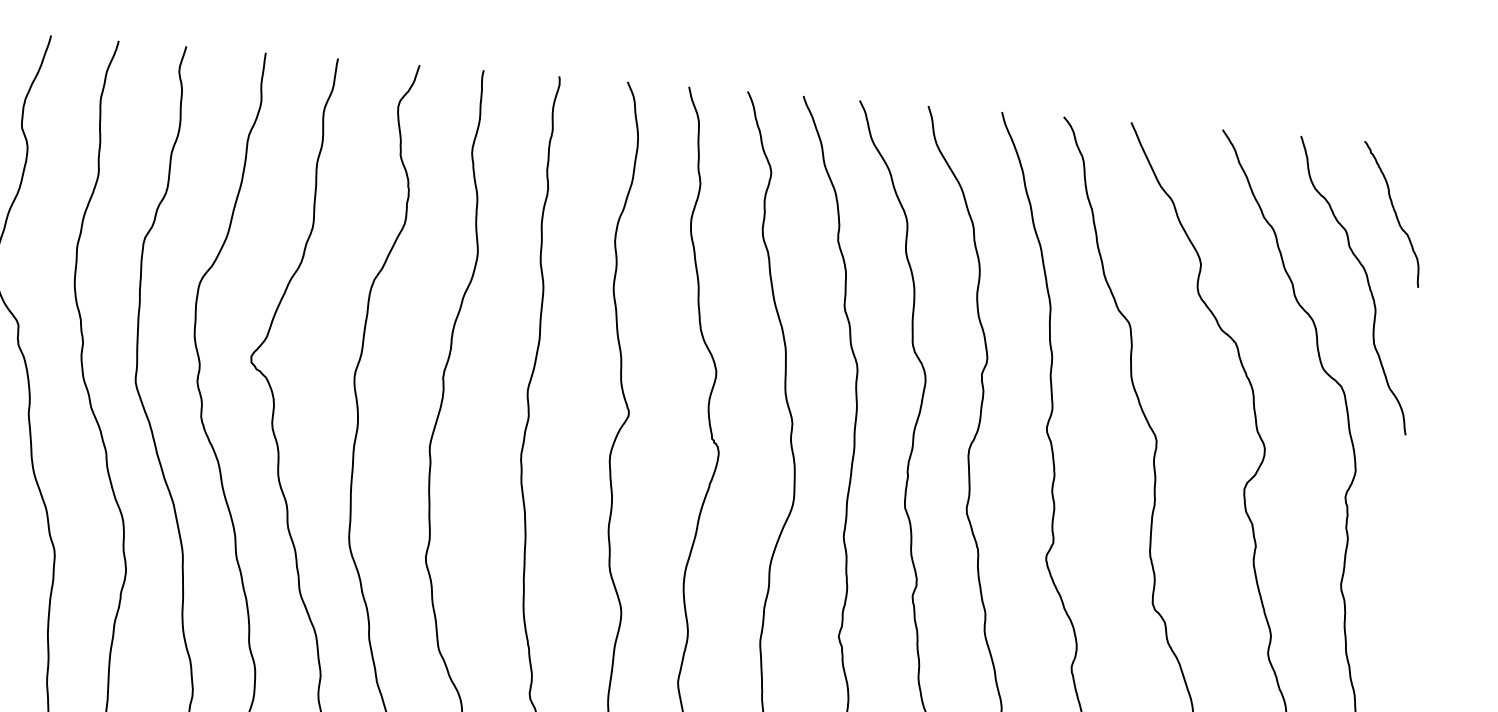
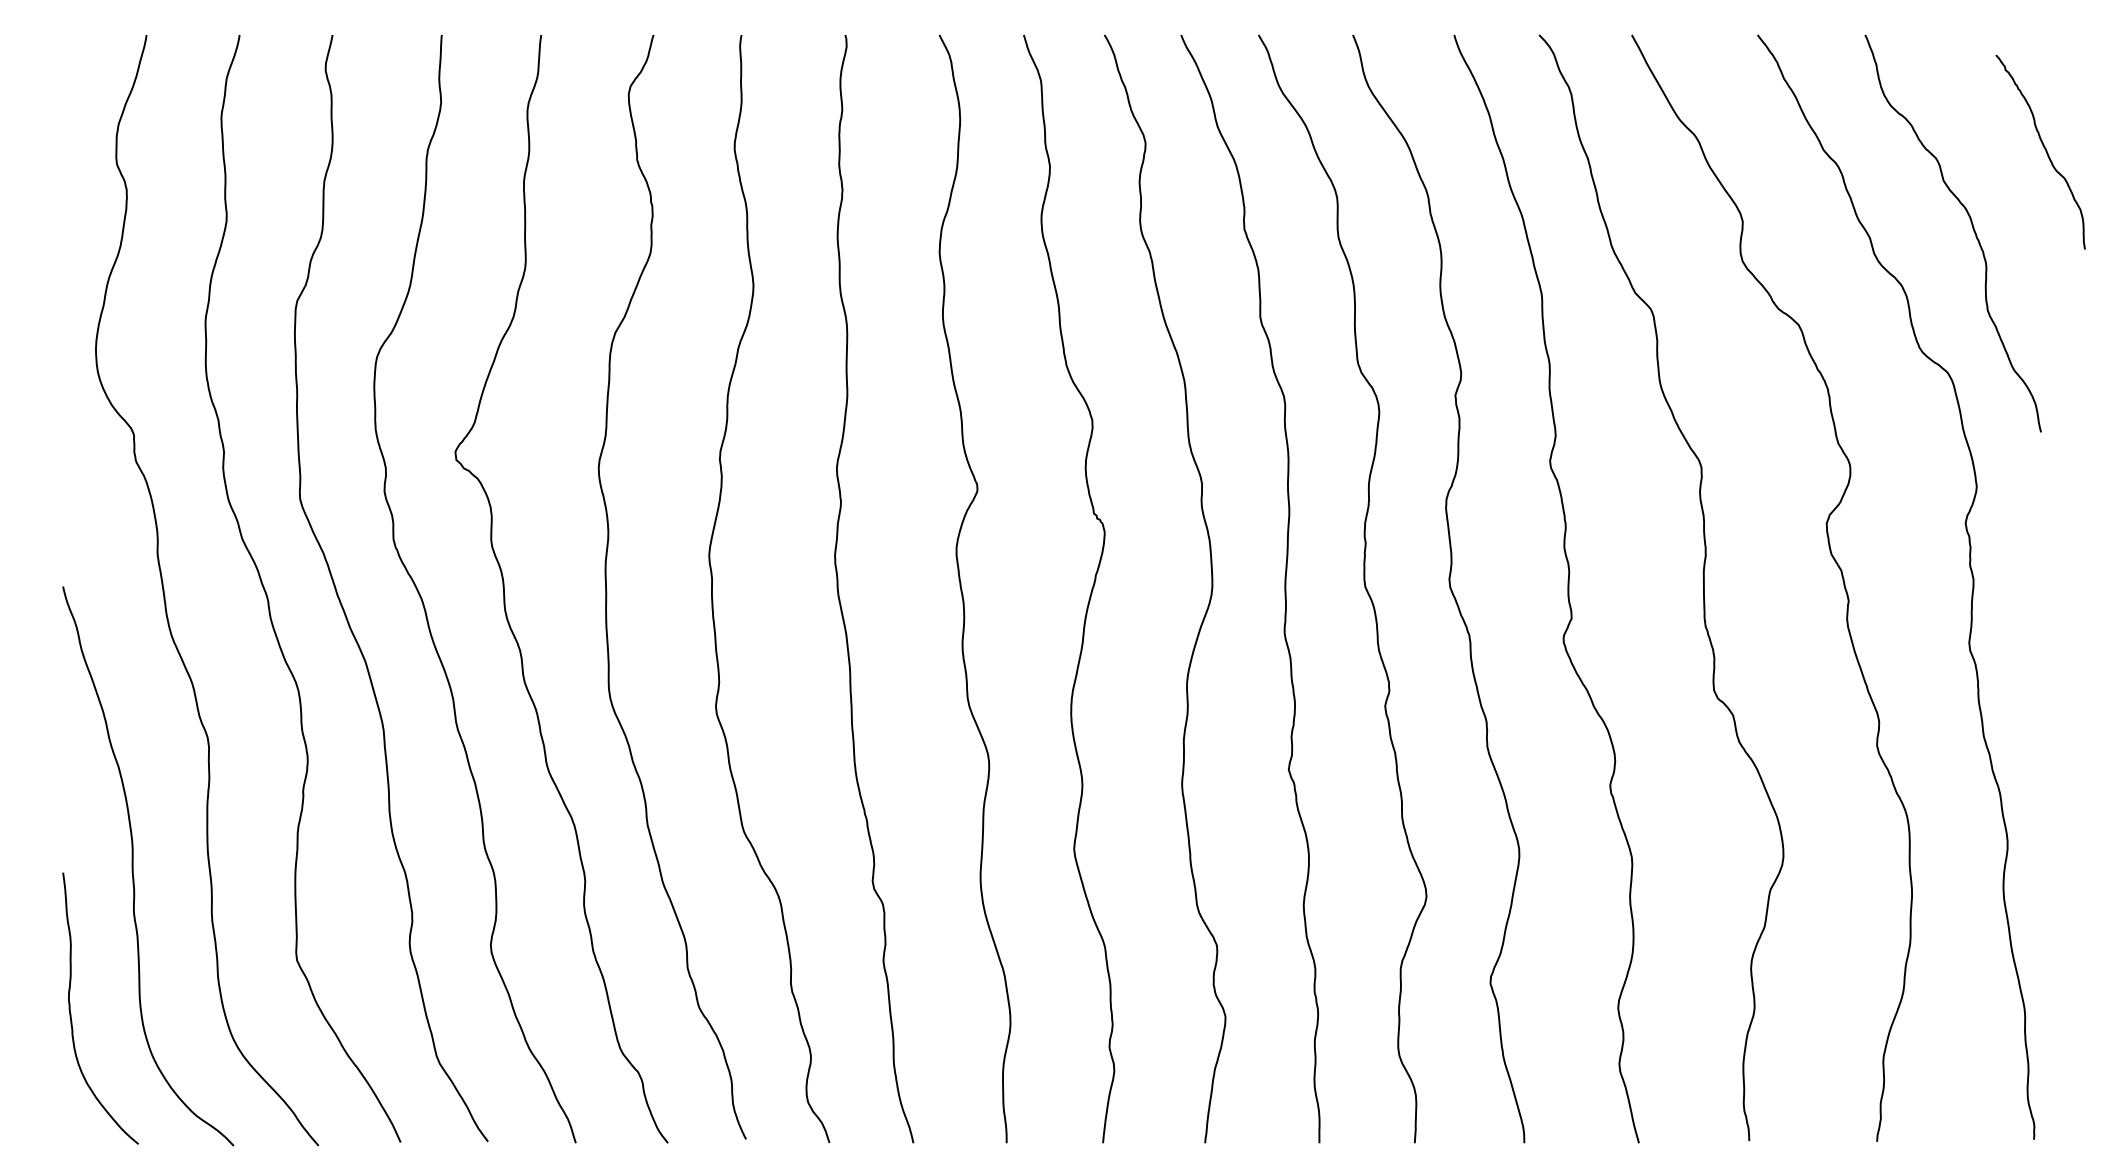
curve: (1394, 212) -> (2044, 149), moved

